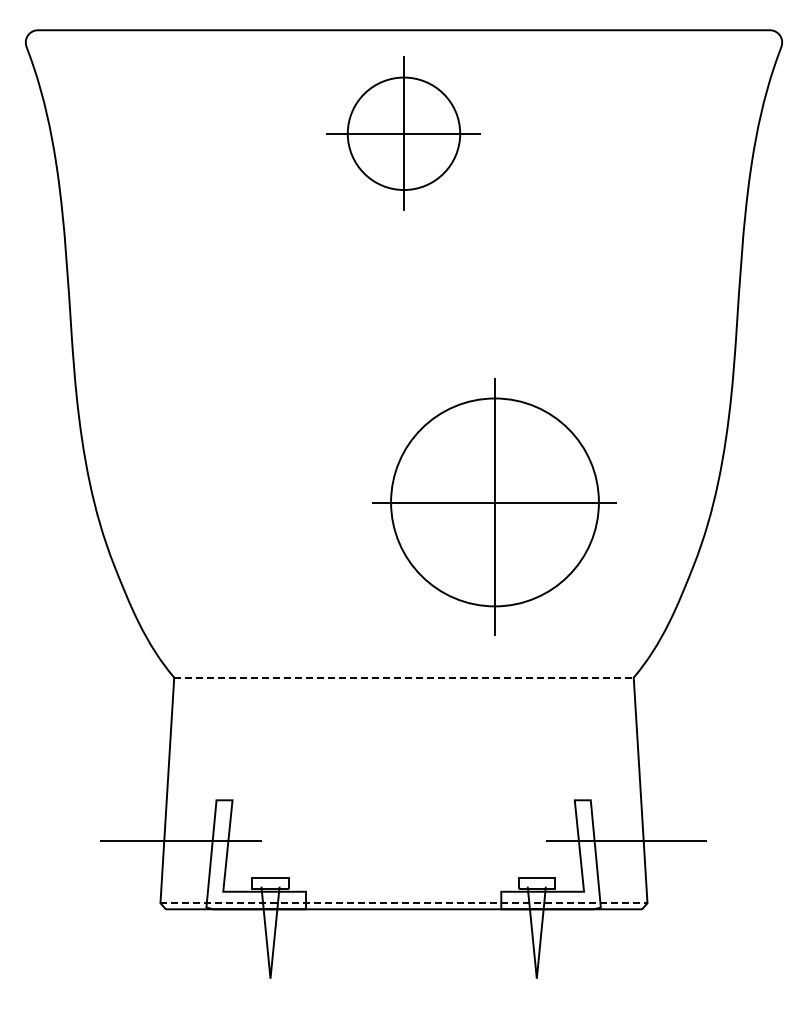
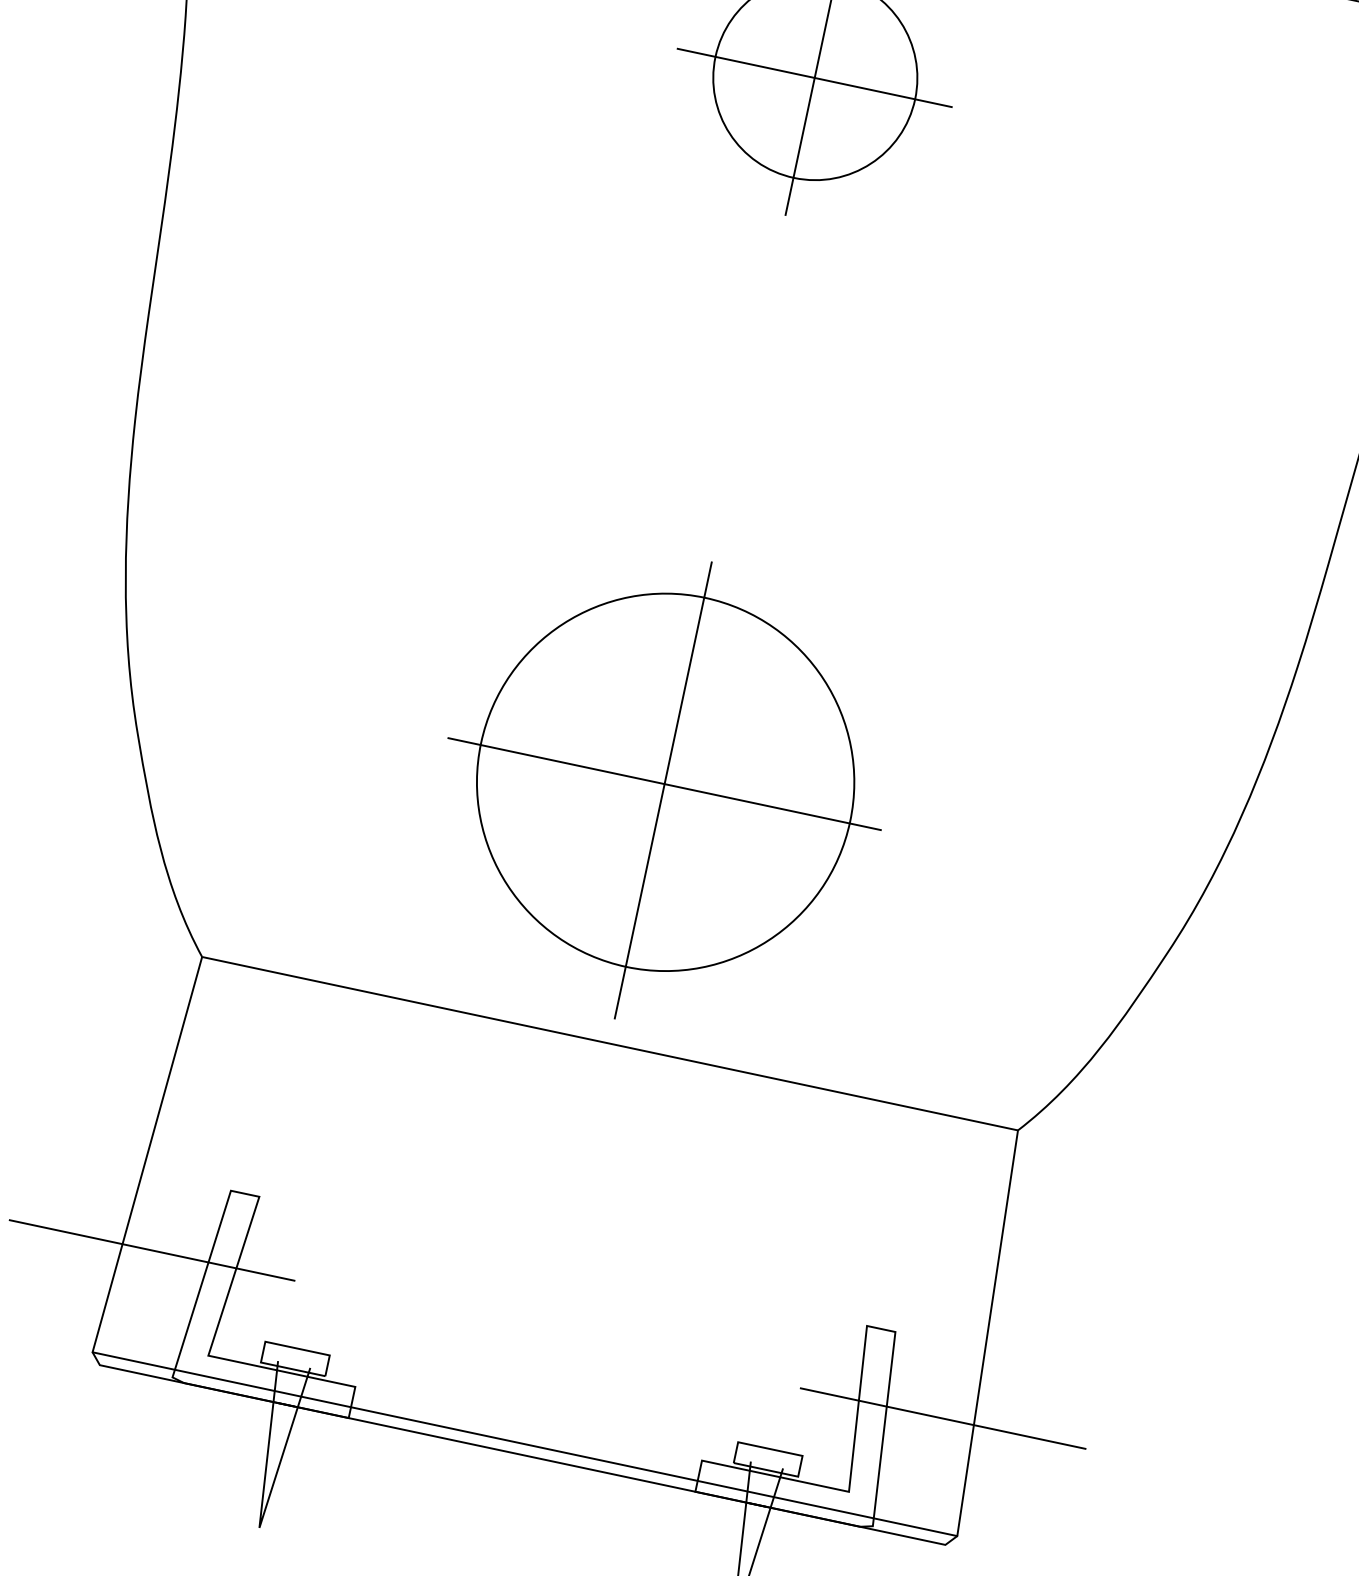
part: (494, 506) -> (663, 789), moved
line: (404, 677) -> (611, 1043), dashed -> solid
line: (404, 903) -> (525, 1444), dashed -> solid

